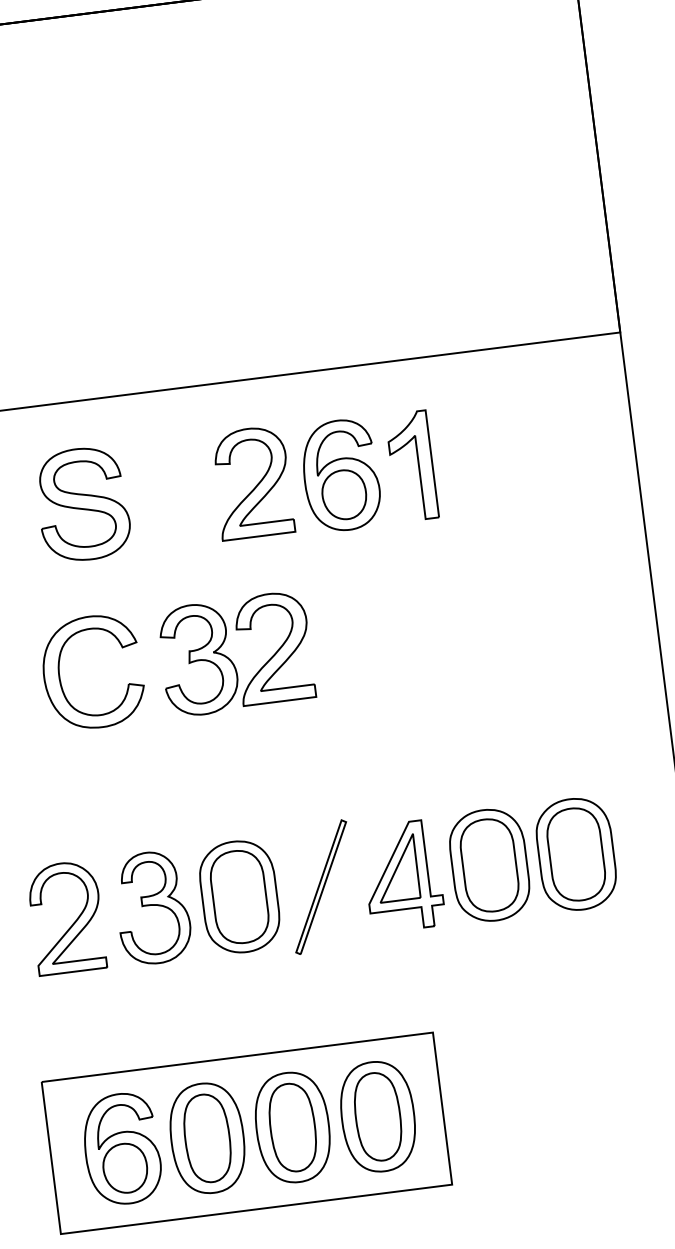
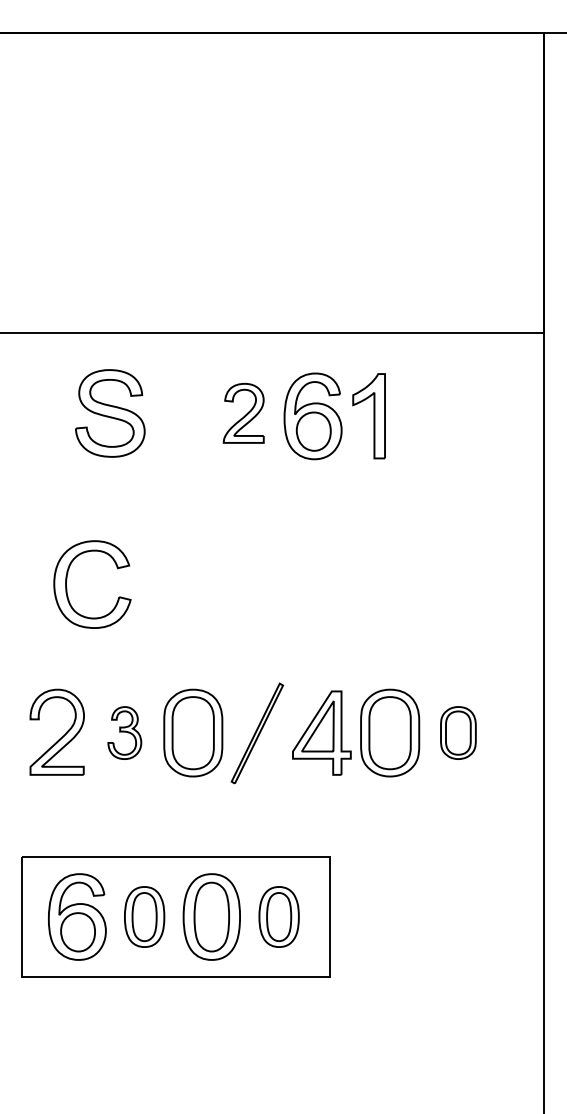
part: (252, 483) -> (243, 413), size x0.7
part: (236, 654) -> (214, 544), removed
part: (61, 680) -> (67, 587), moved
part: (576, 853) -> (458, 732), size x0.6
part: (152, 907) -> (124, 732), size x0.6
part: (378, 1115) -> (279, 916), size x0.7
part: (207, 1137) -> (144, 916), size x0.7

